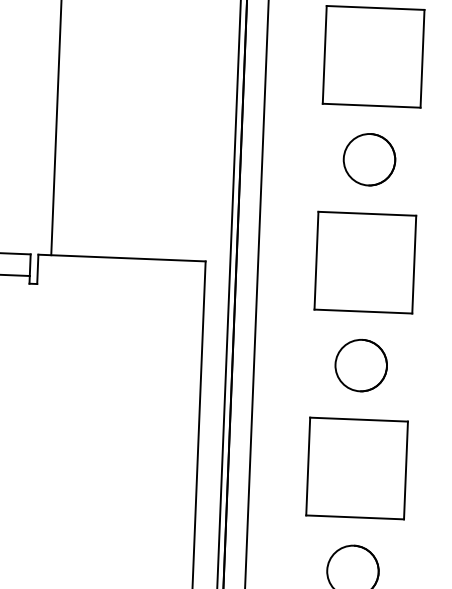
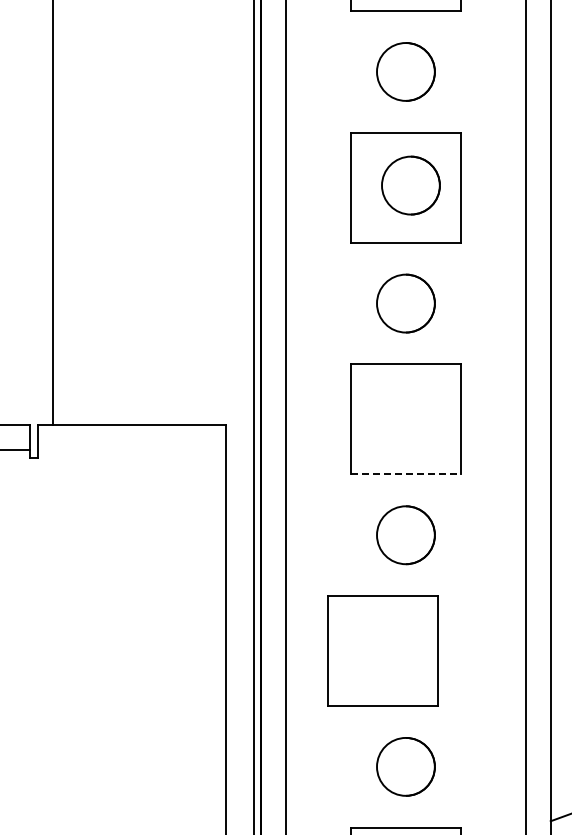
part: (377, 54) -> (410, 185), added
line: (363, 311) -> (406, 474), solid -> dashed
part: (356, 467) -> (382, 650), moved

